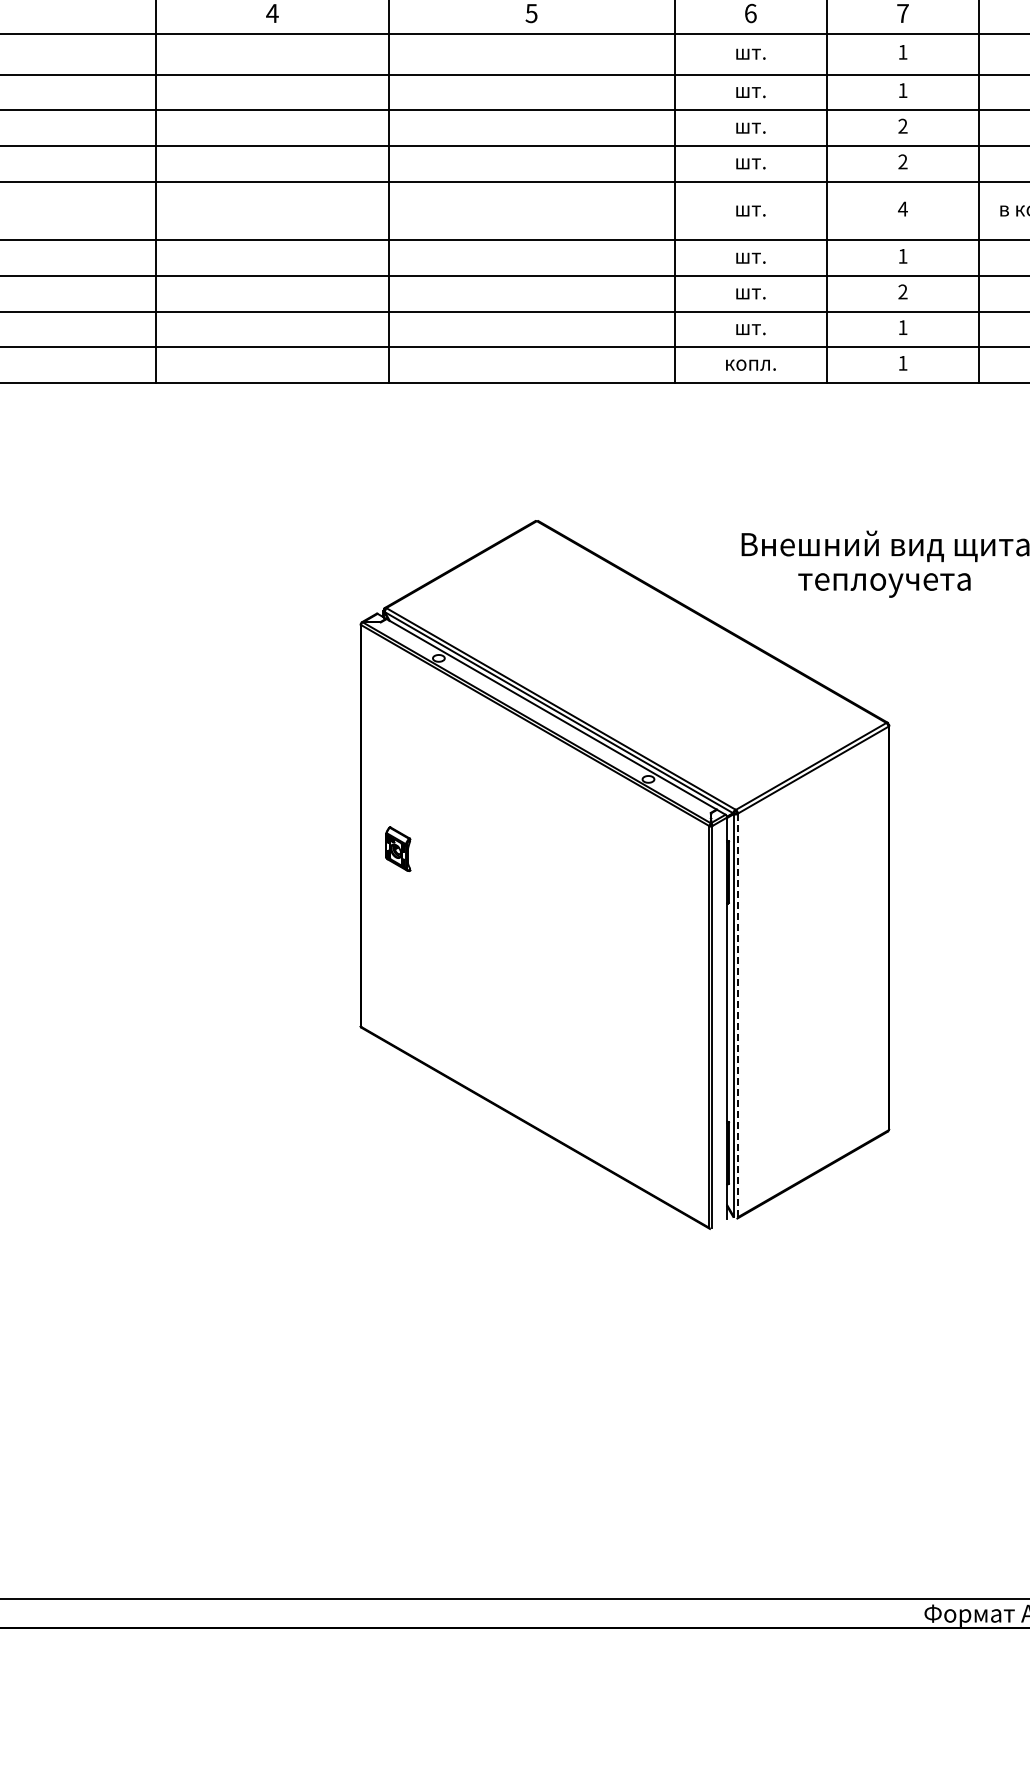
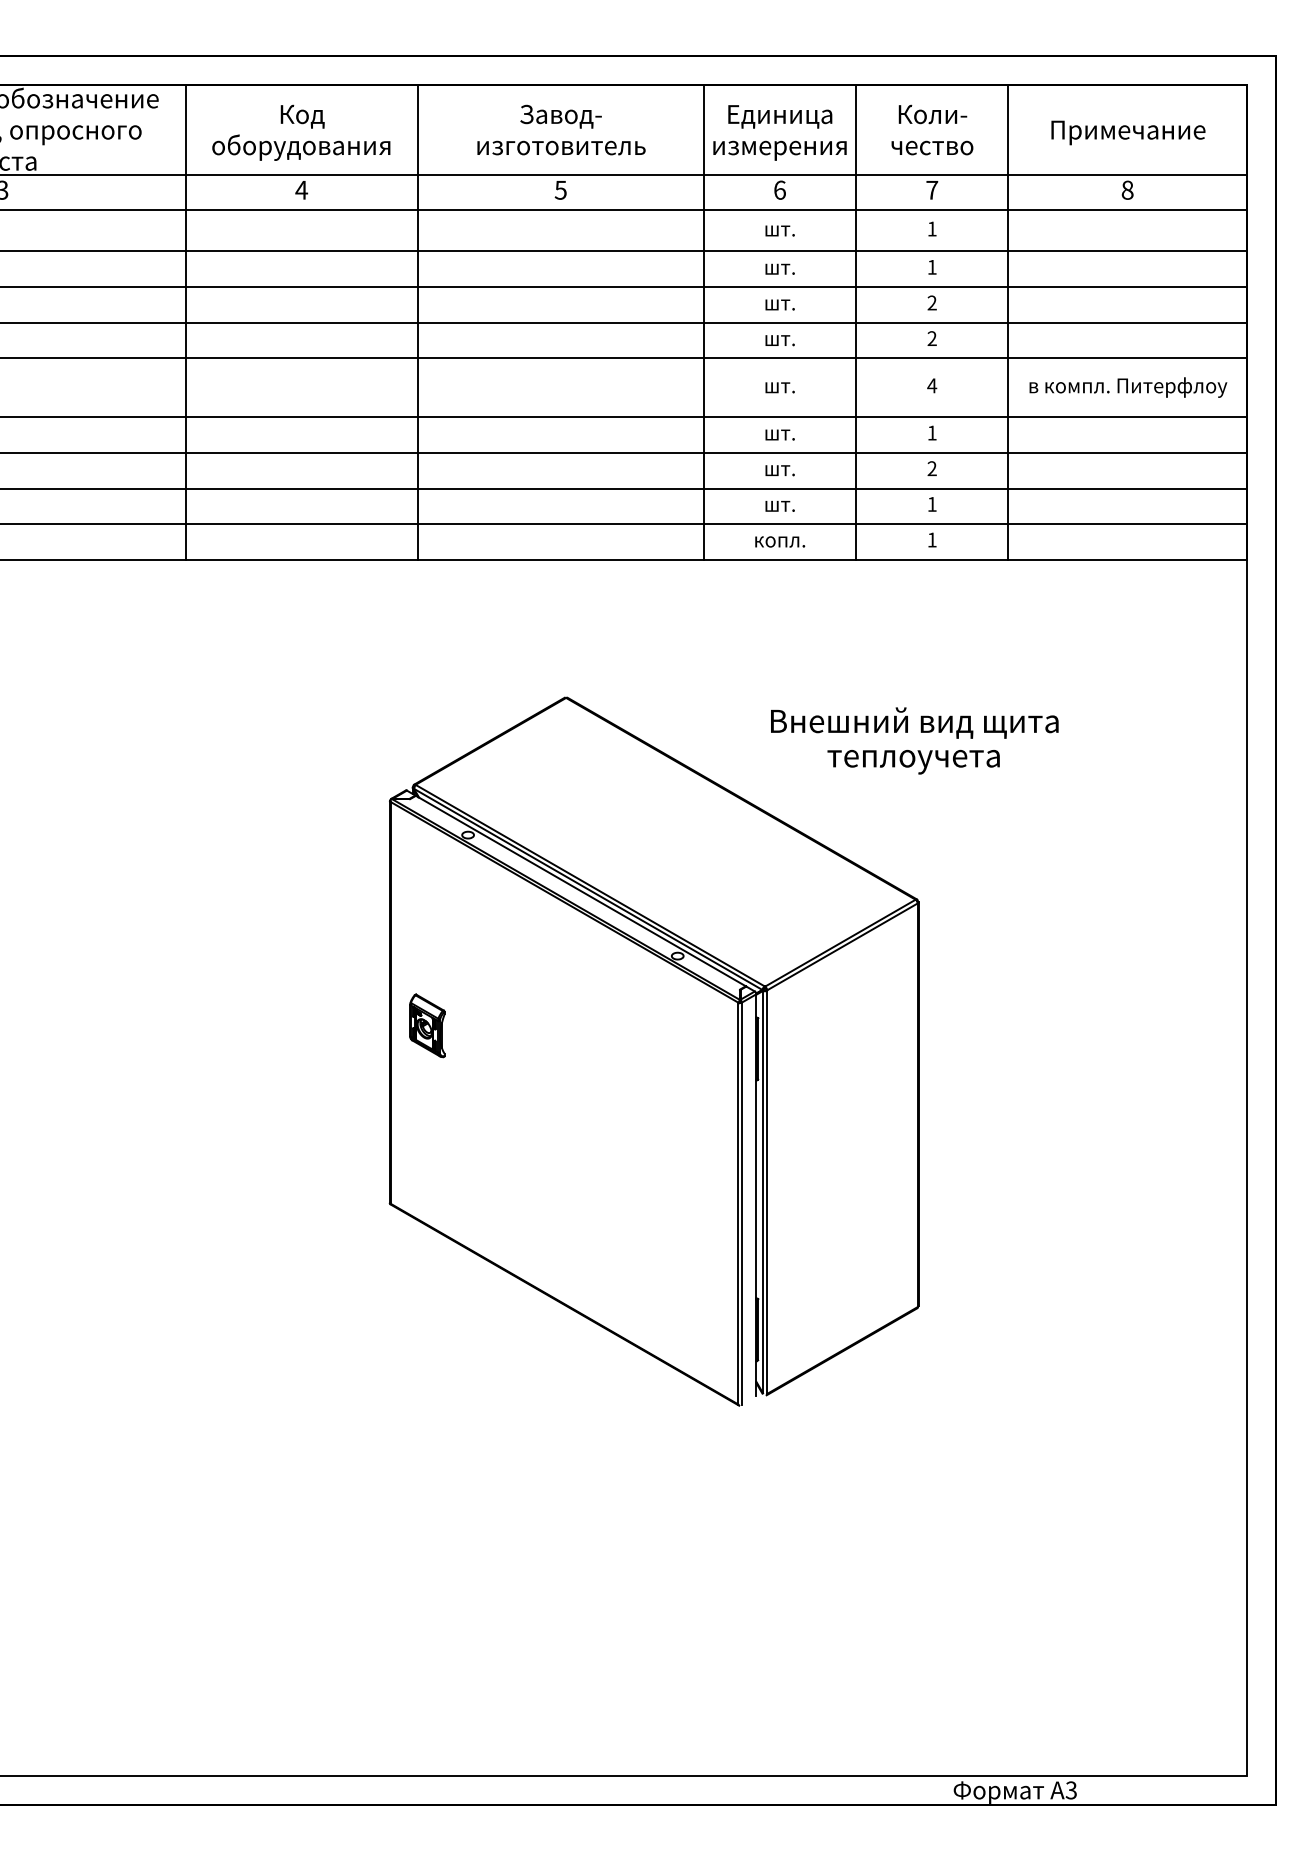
part: (398, 848) -> (427, 1025), size x1.43
line: (738, 1015) -> (767, 1192), dashed -> solid

